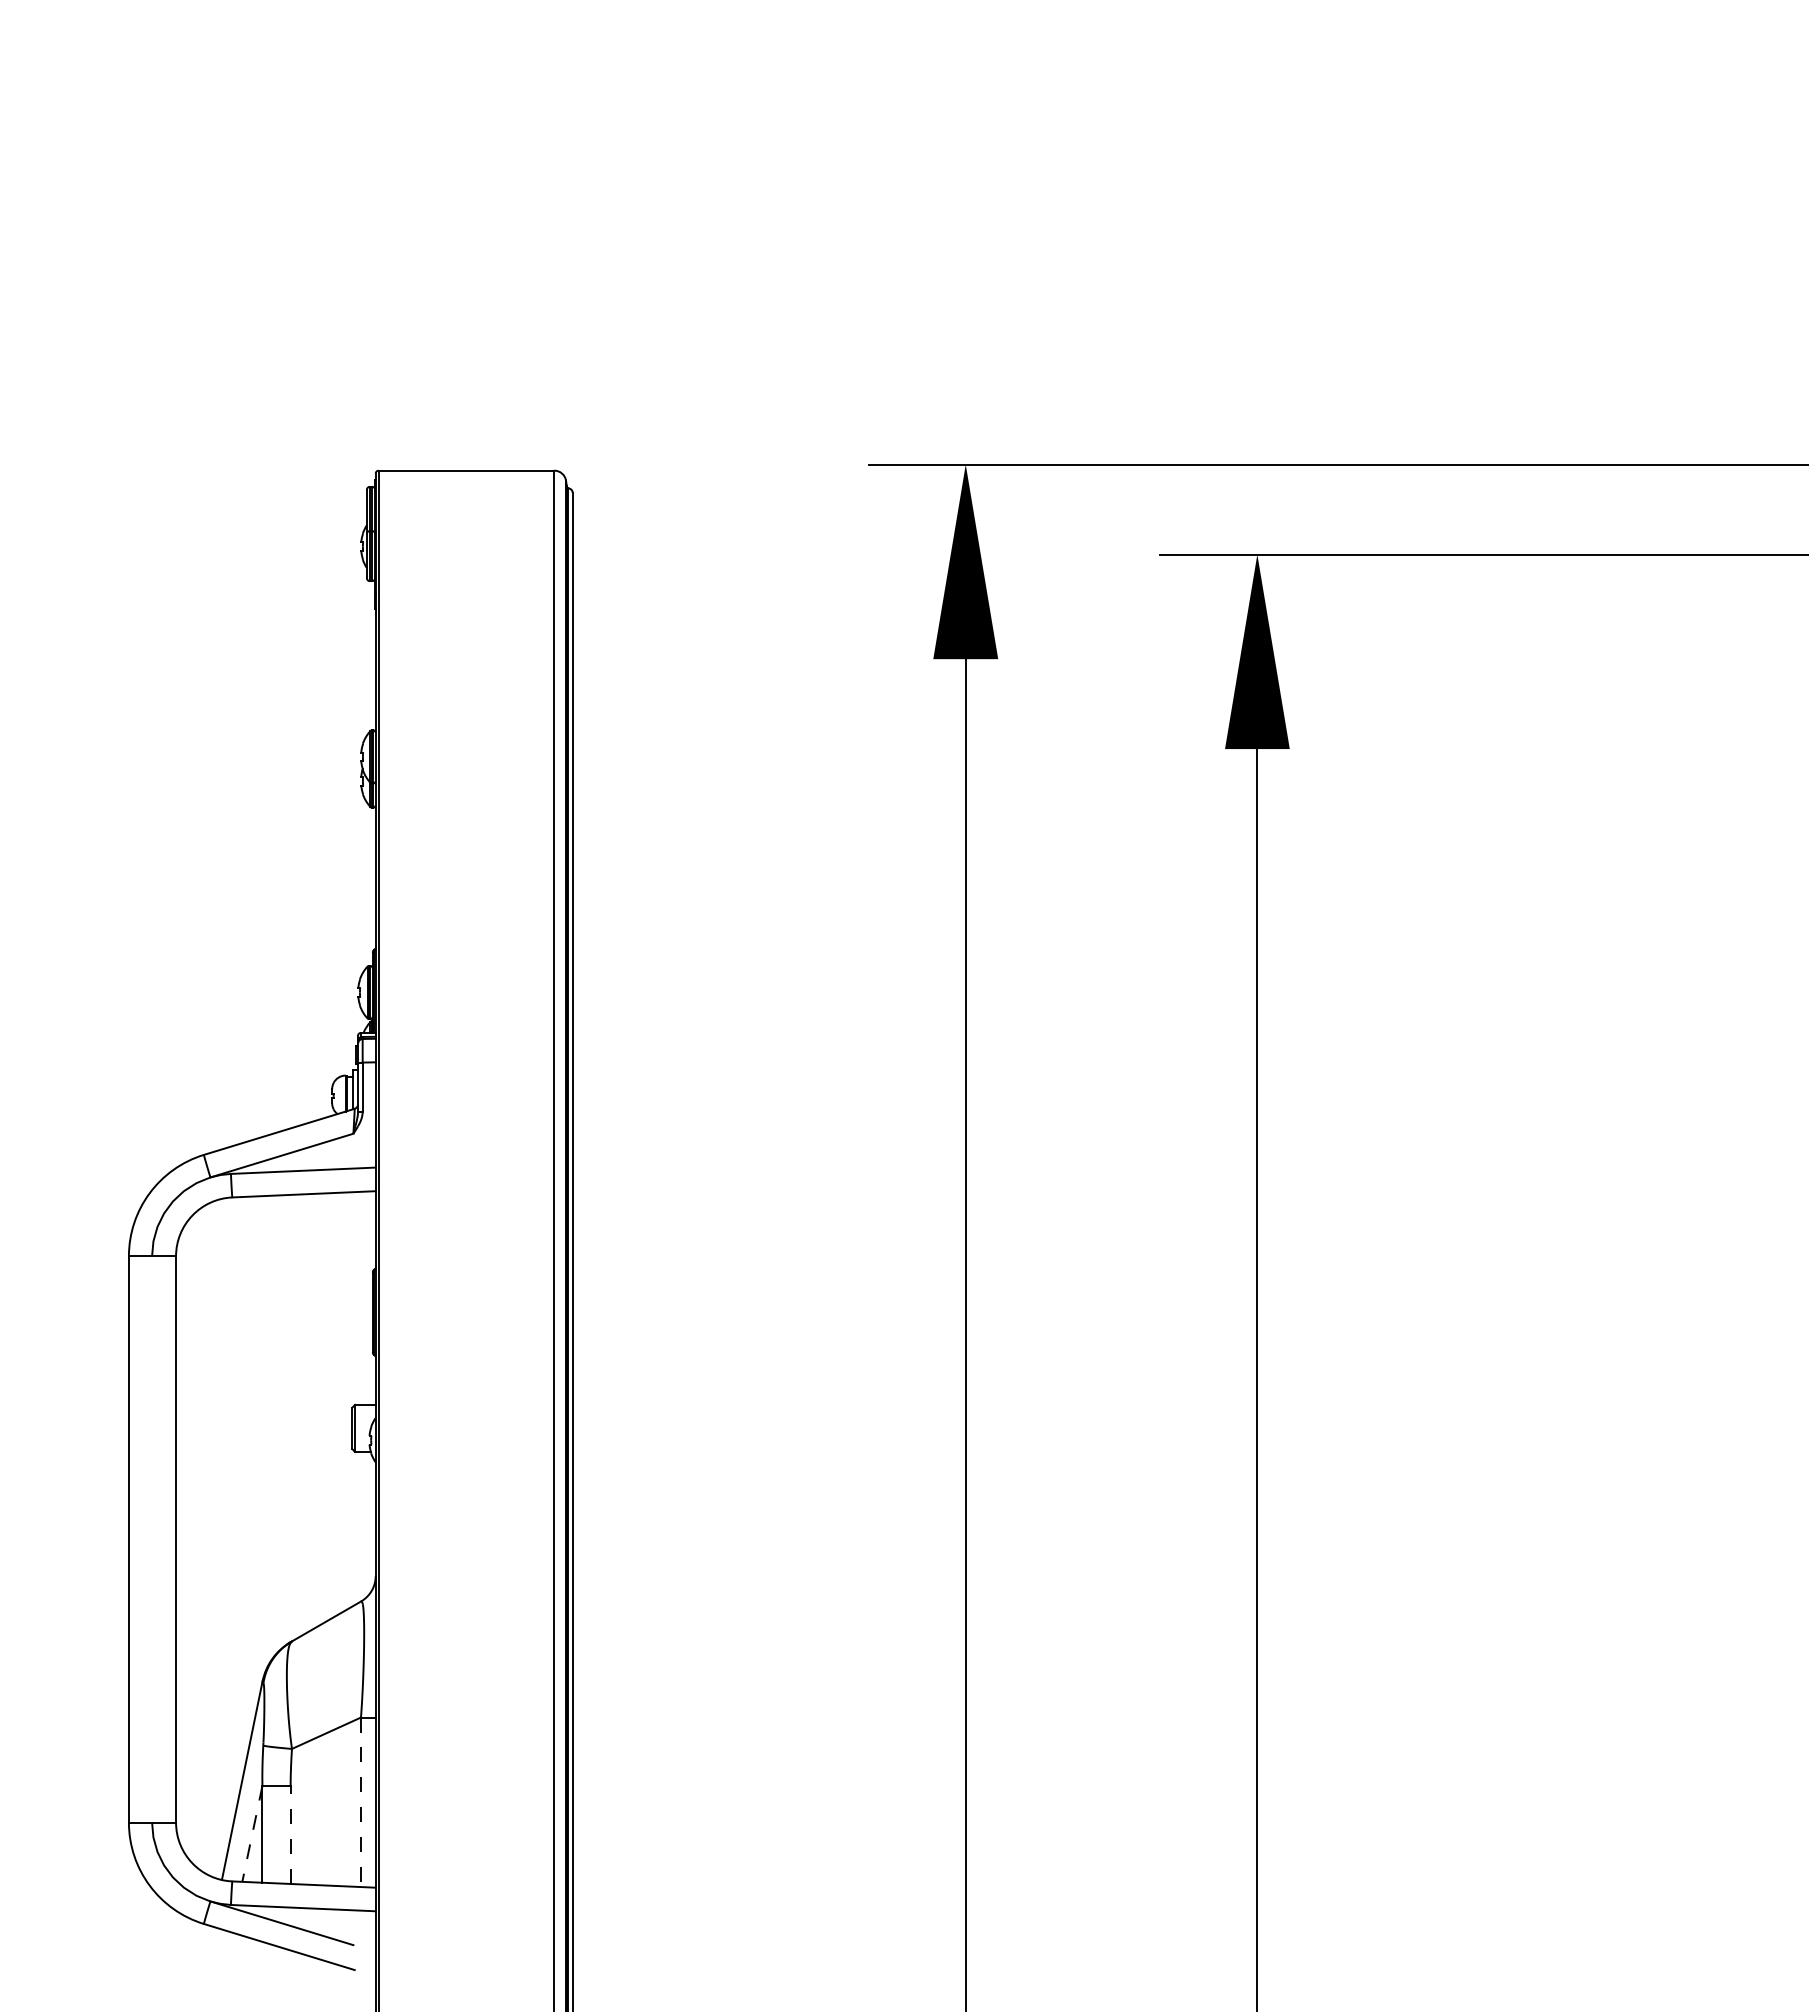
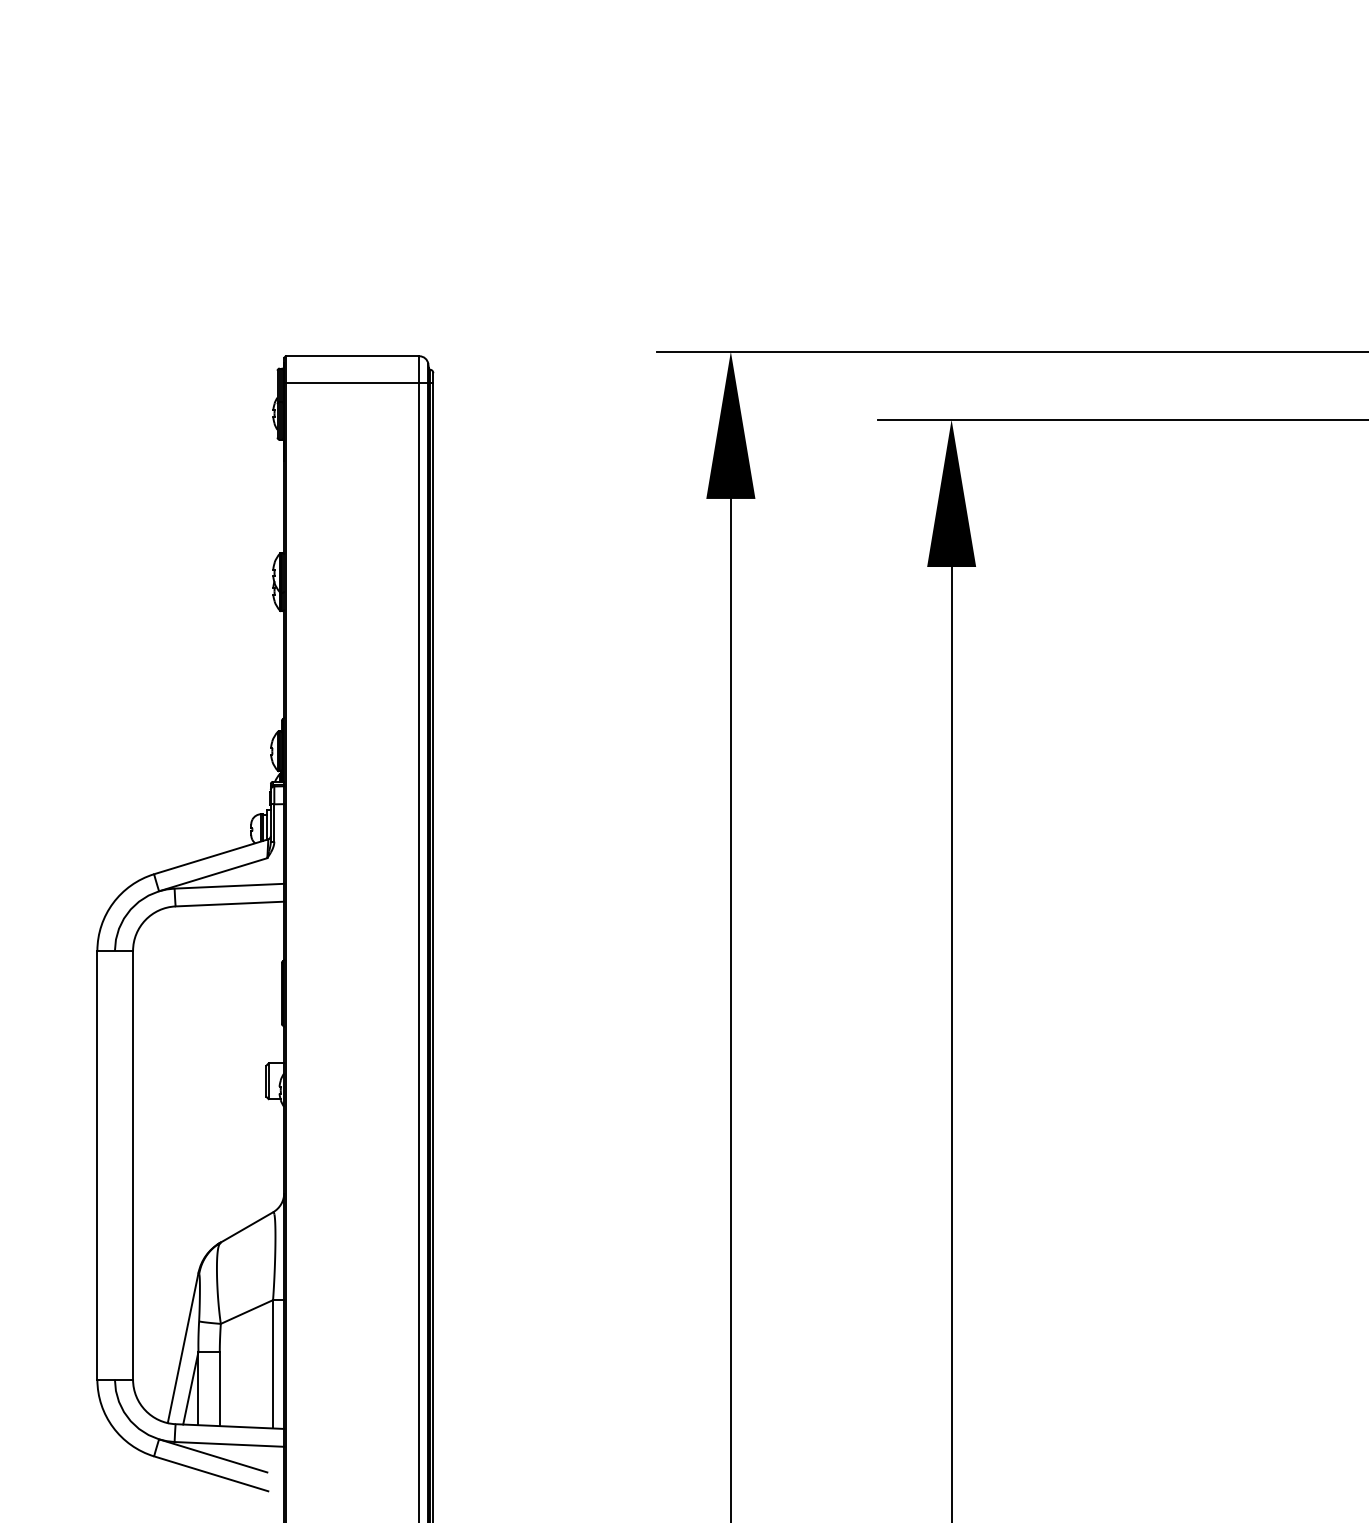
line: (473, 506) -> (358, 383), added
line: (361, 1802) -> (273, 1364), dashed -> solid
line: (252, 1834) -> (190, 1388), dashed -> solid
line: (290, 1834) -> (219, 1388), dashed -> solid

